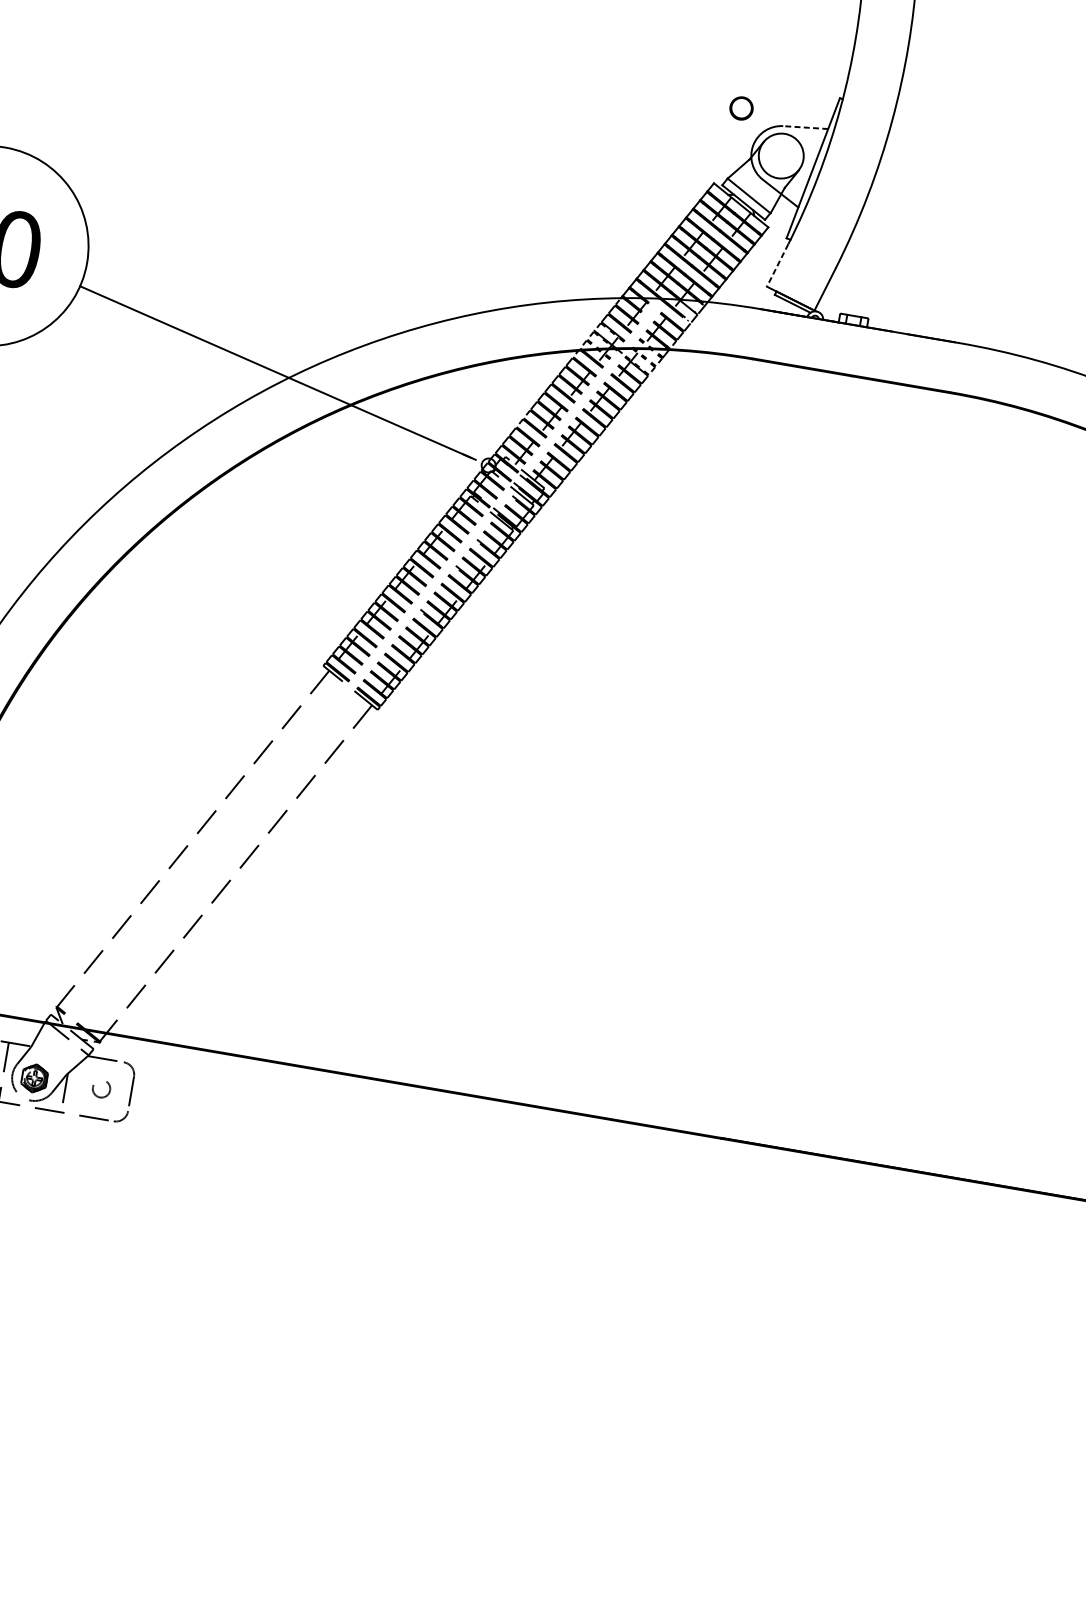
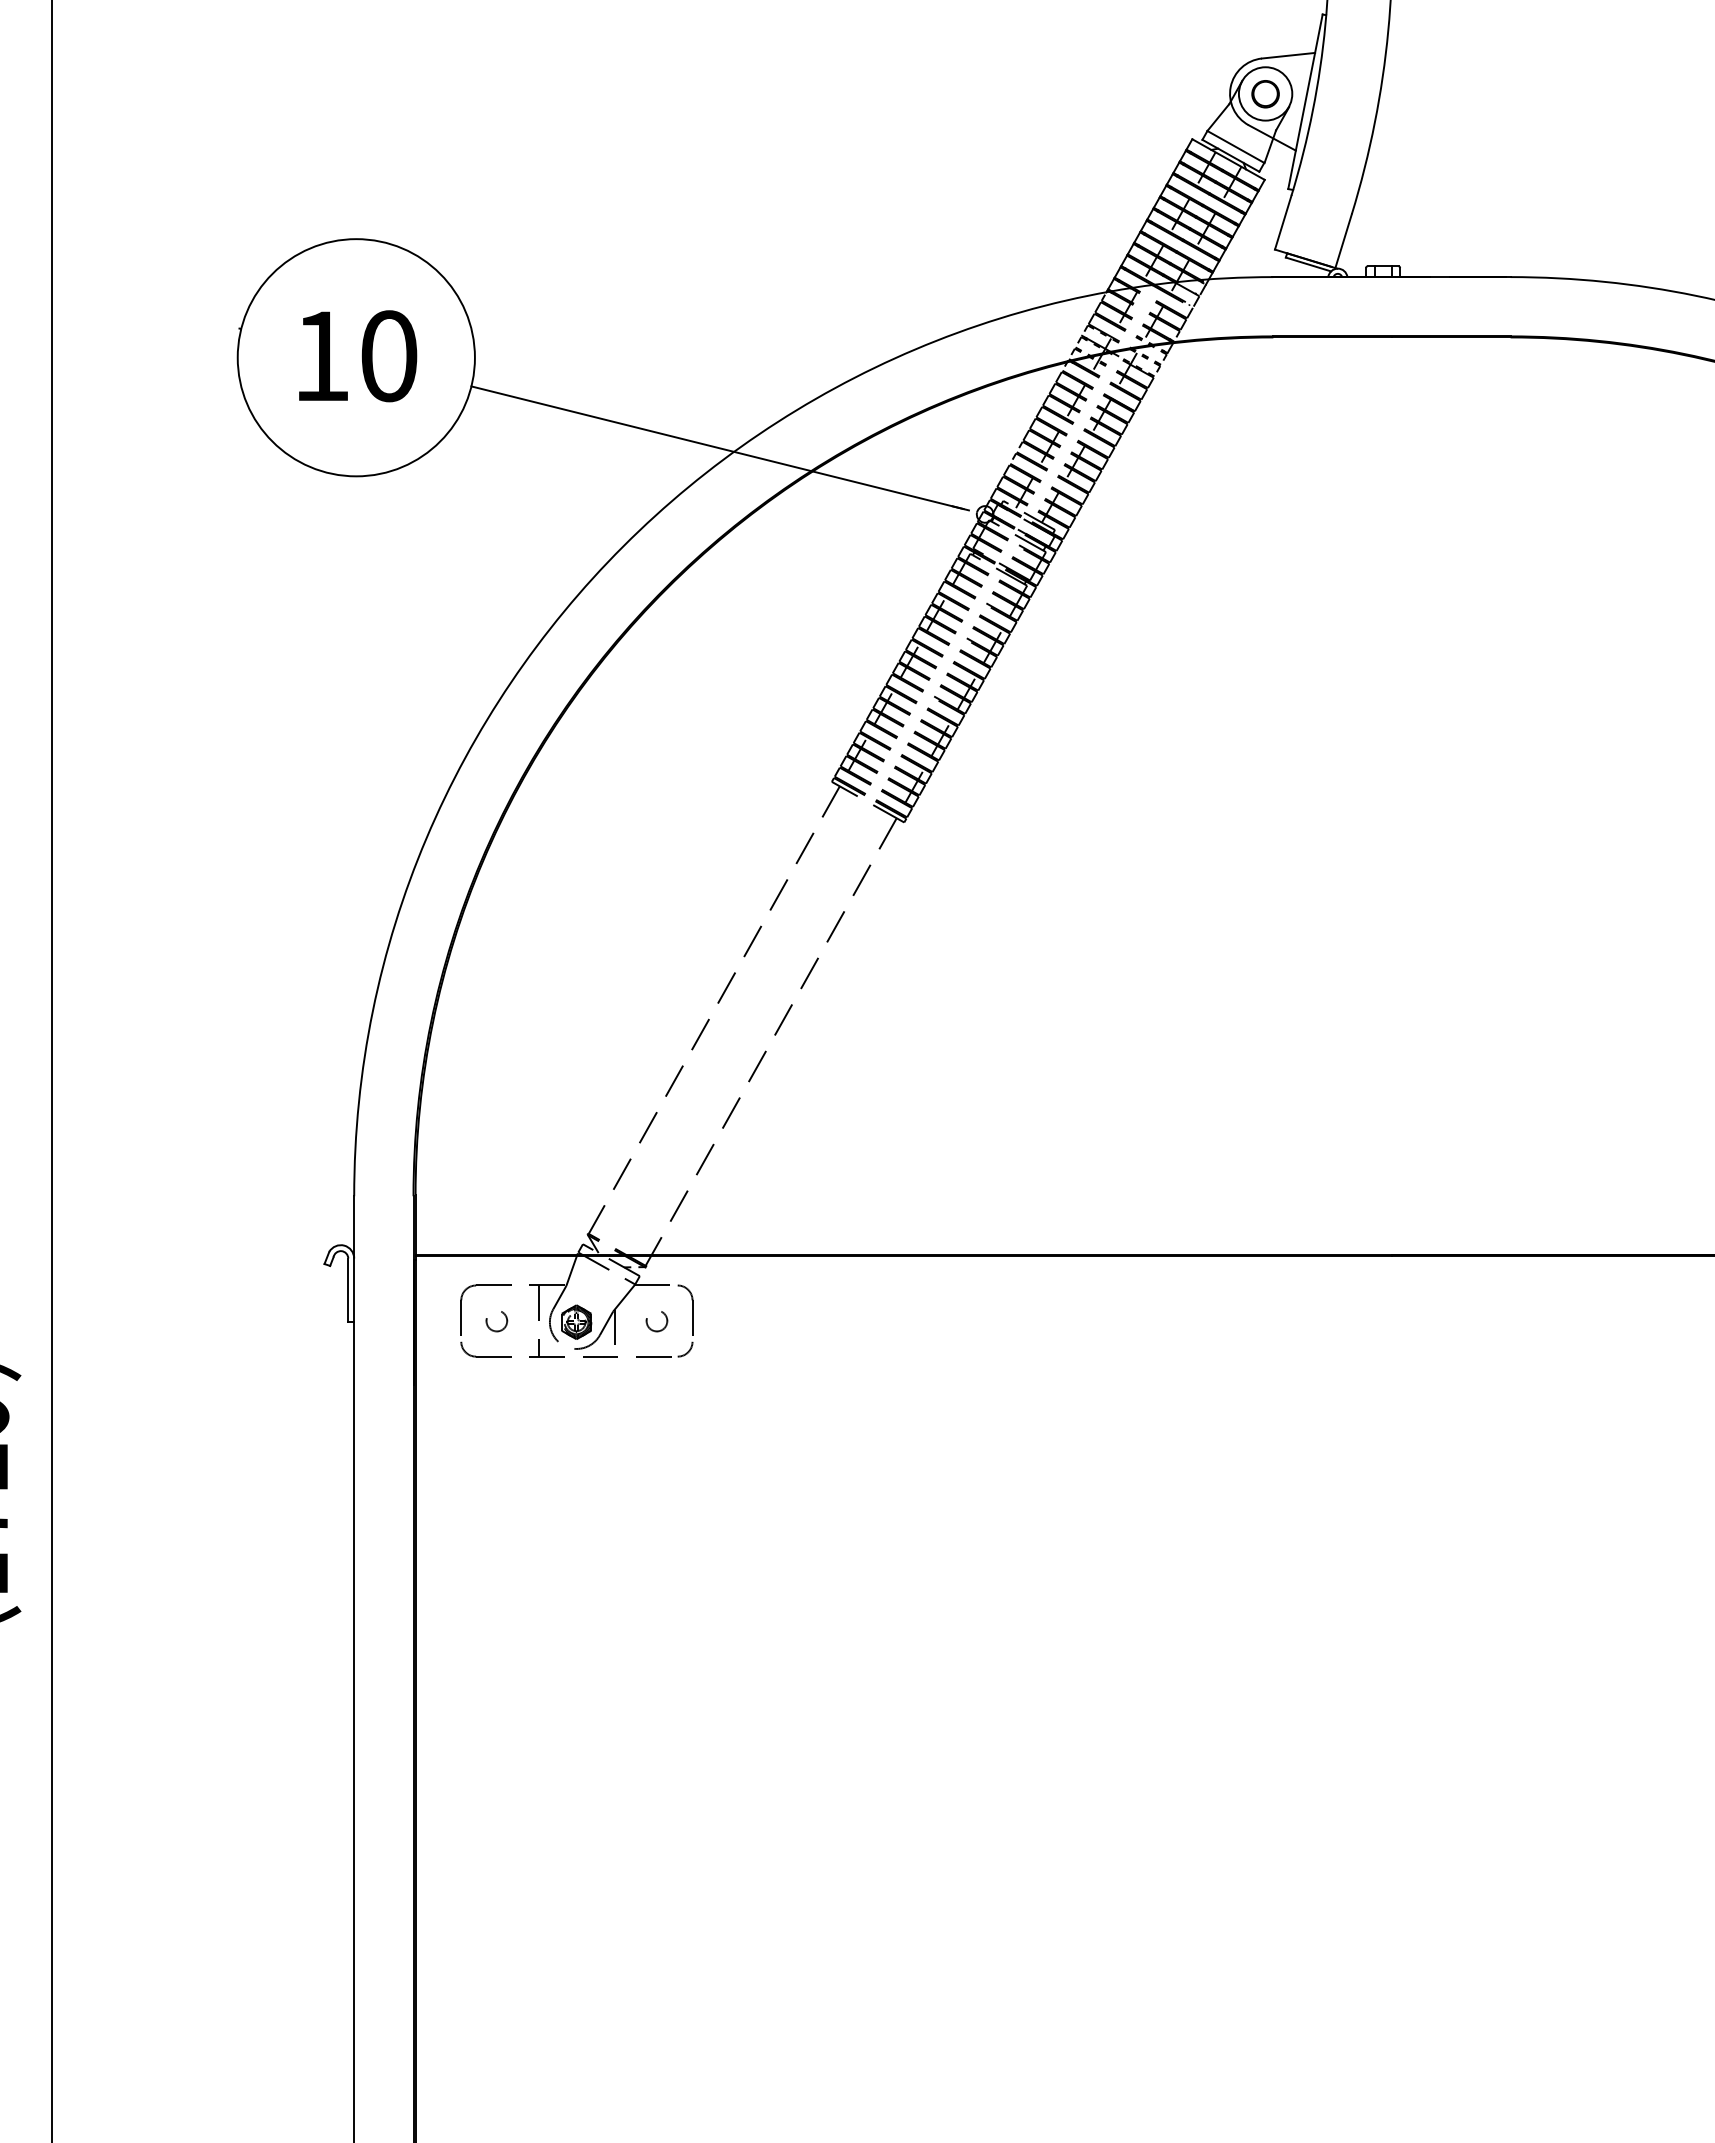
part: (741, 108) -> (1265, 94), moved
line: (805, 127) -> (1288, 55), dashed -> solid
line: (777, 266) -> (1283, 223), dashed -> solid

